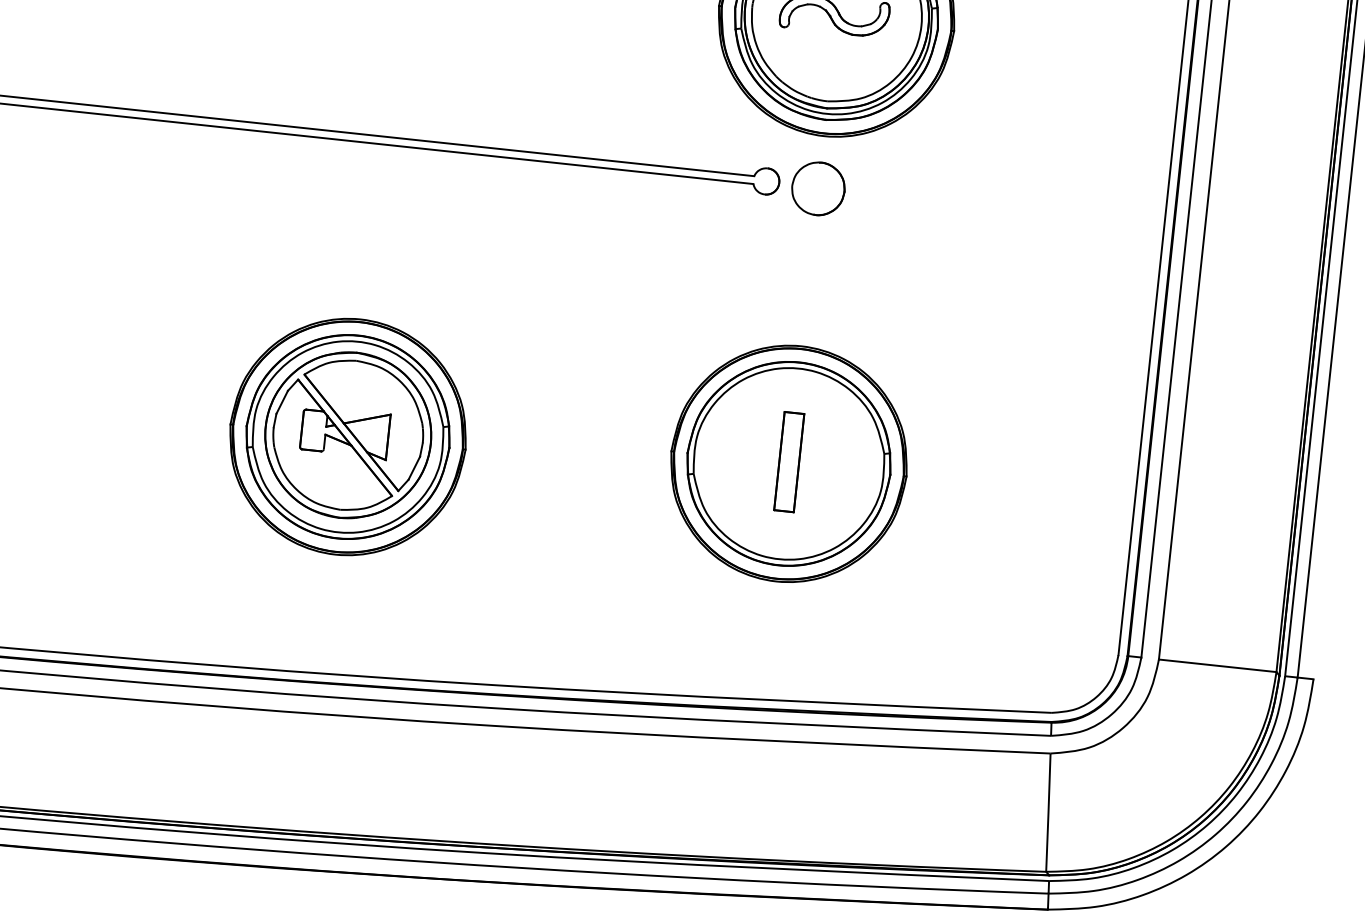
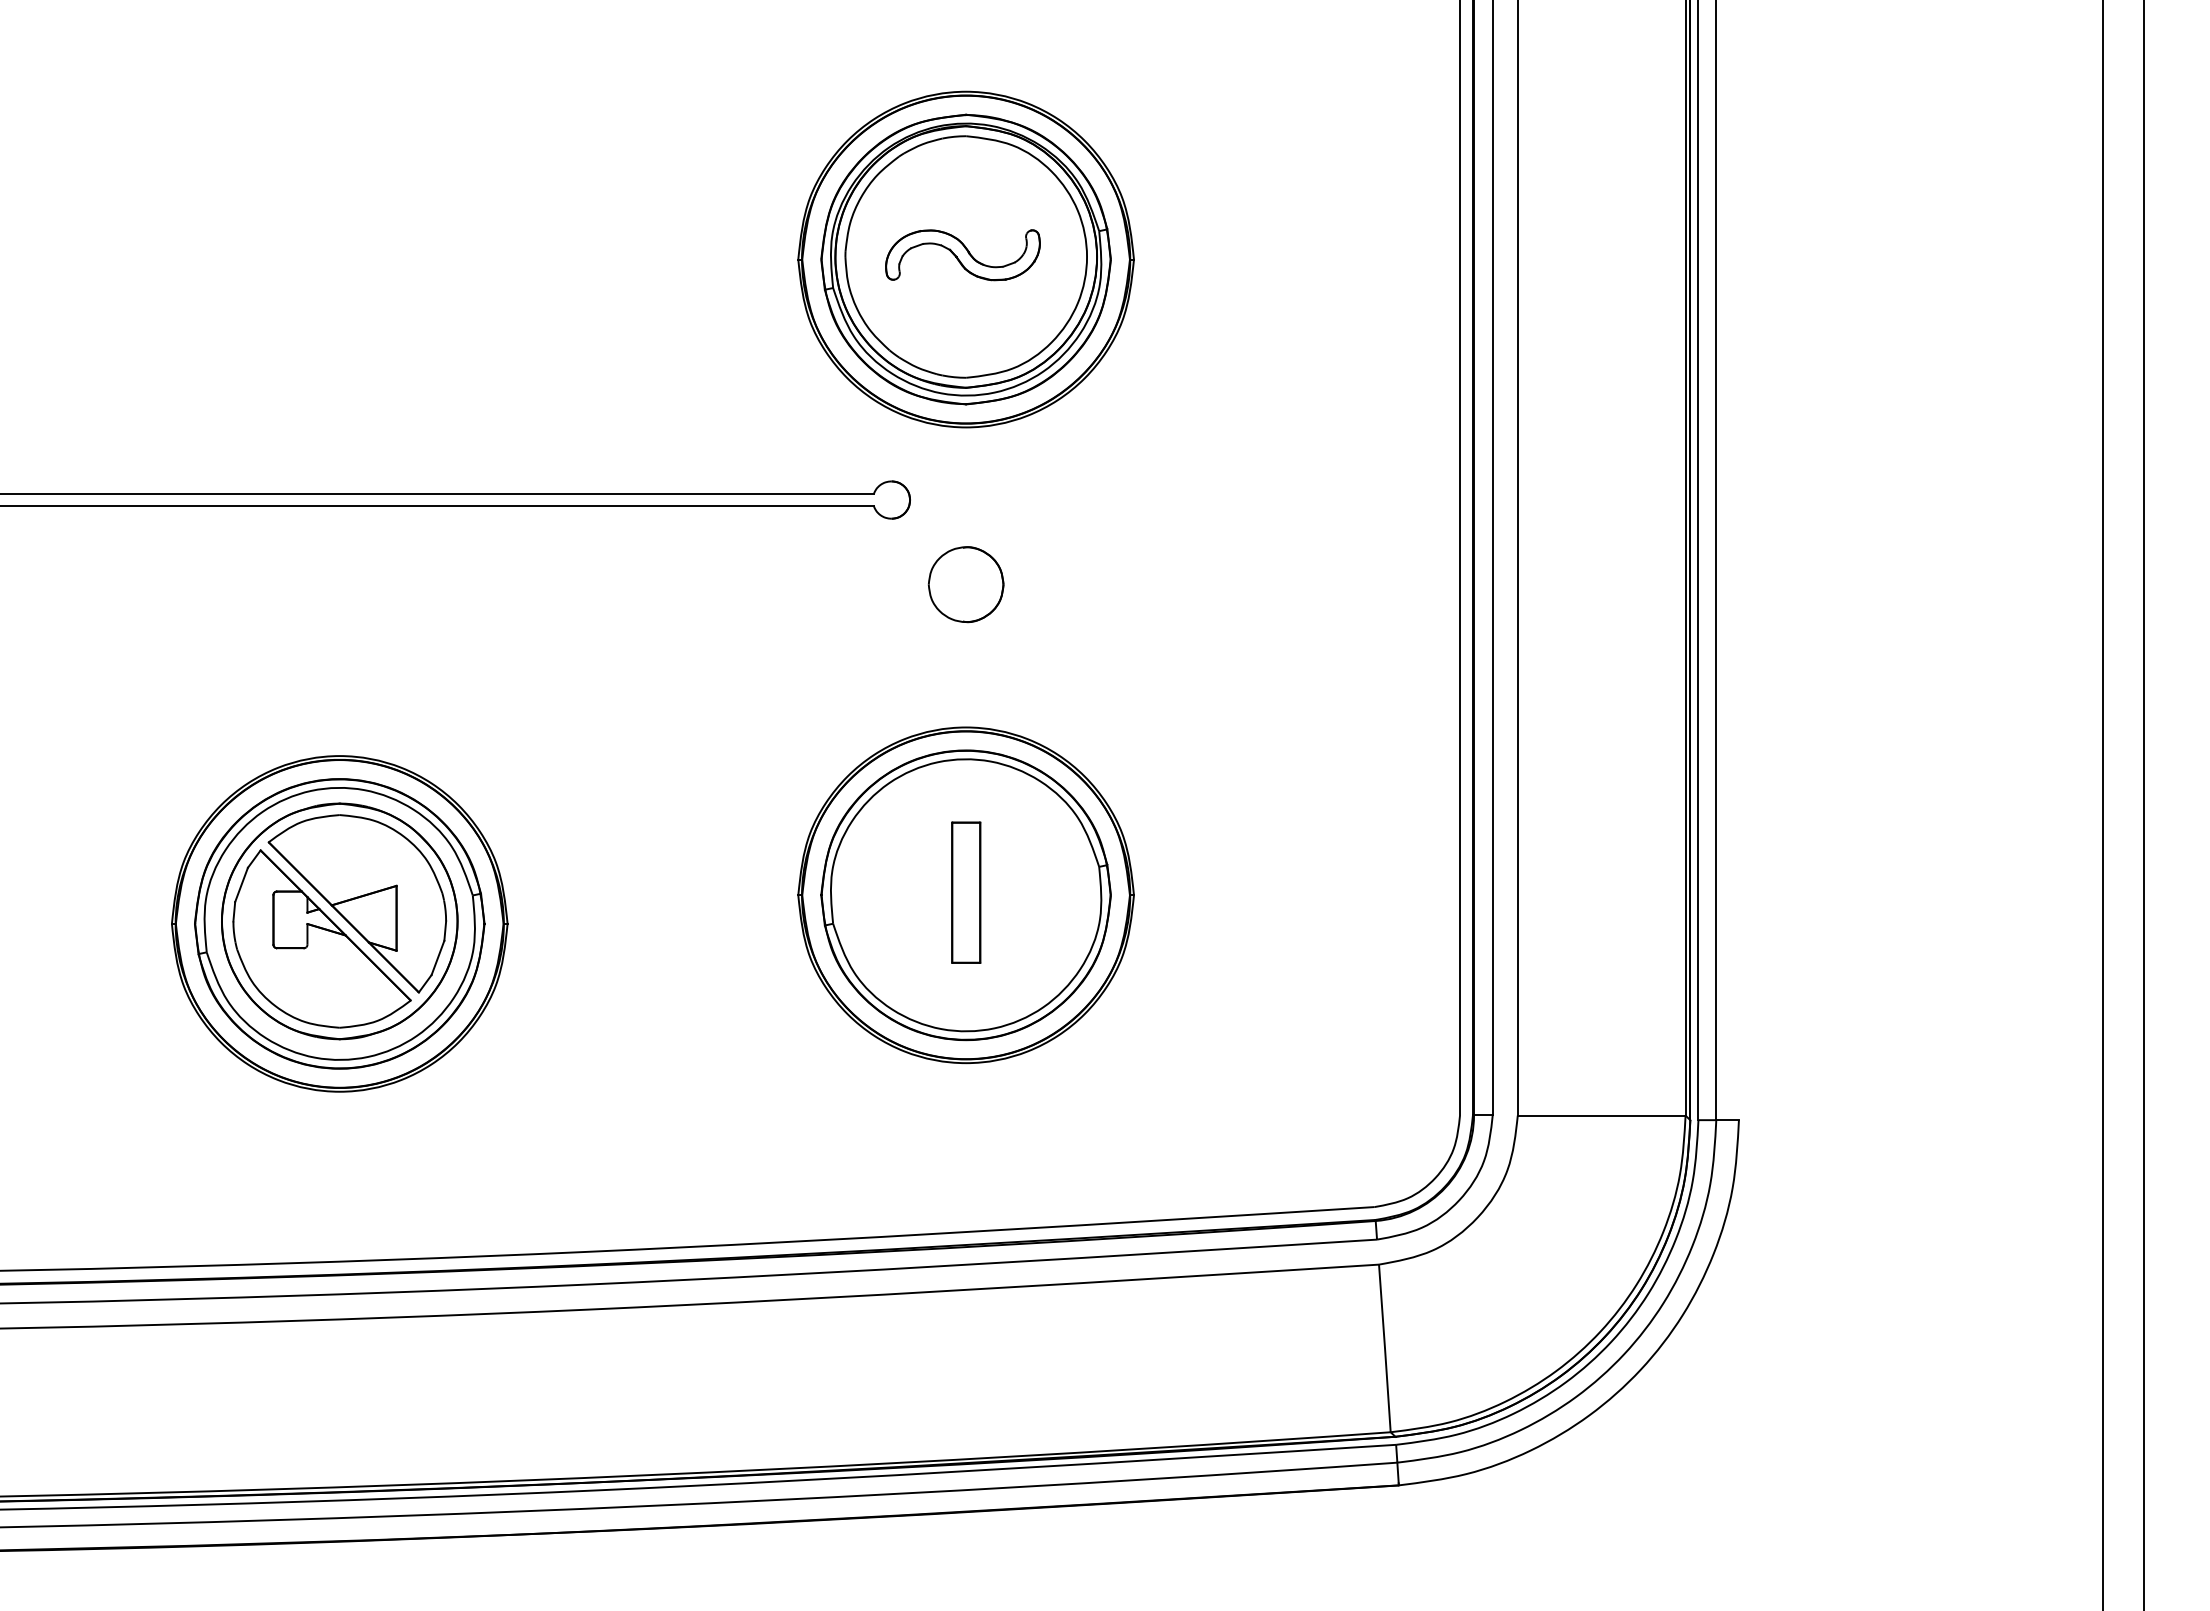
part: (817, 188) -> (965, 584), moved

